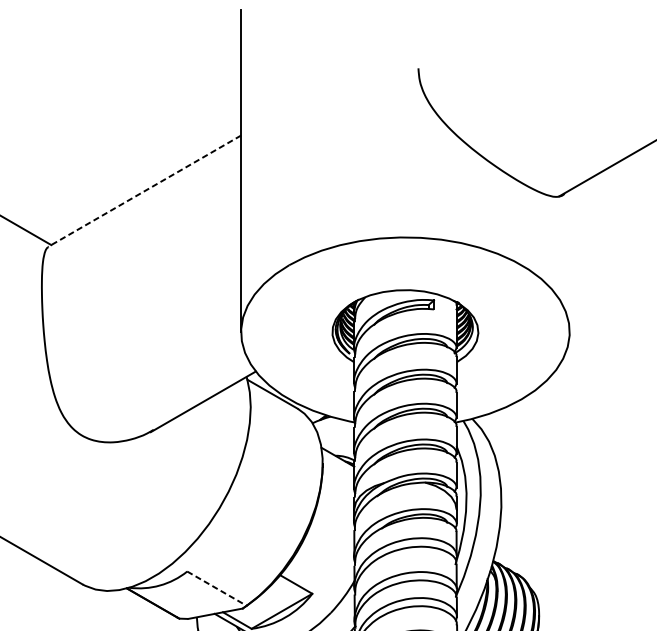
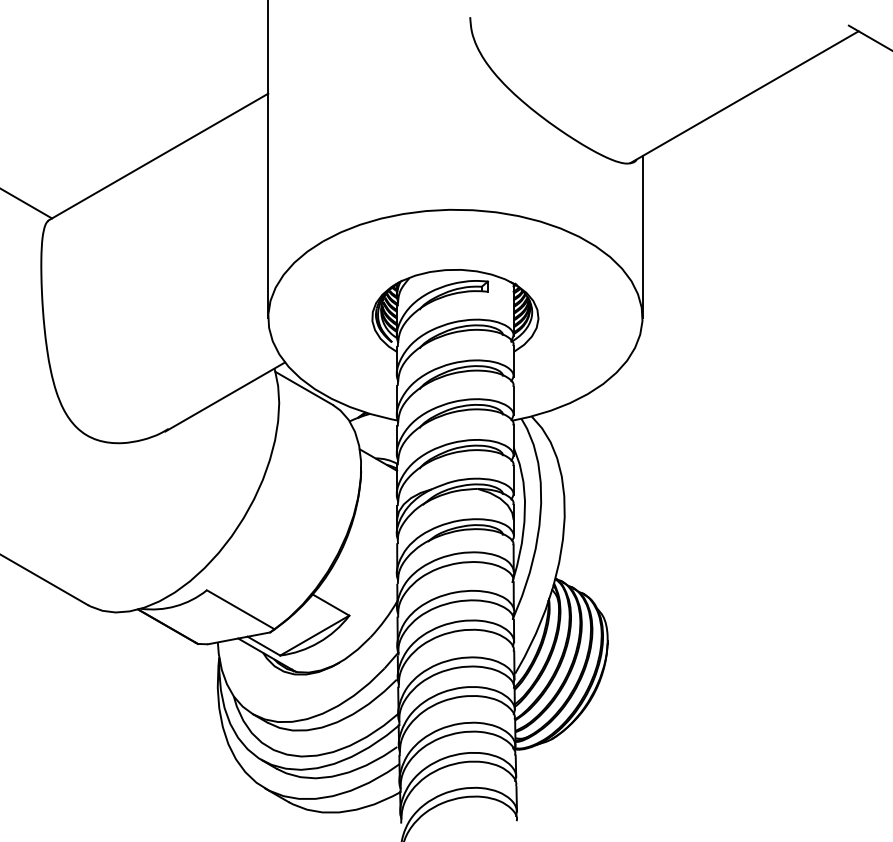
line: (144, 191) -> (158, 157), dashed -> solid
line: (569, 260) -> (642, 236), added
line: (217, 589) -> (241, 610), dashed -> solid

